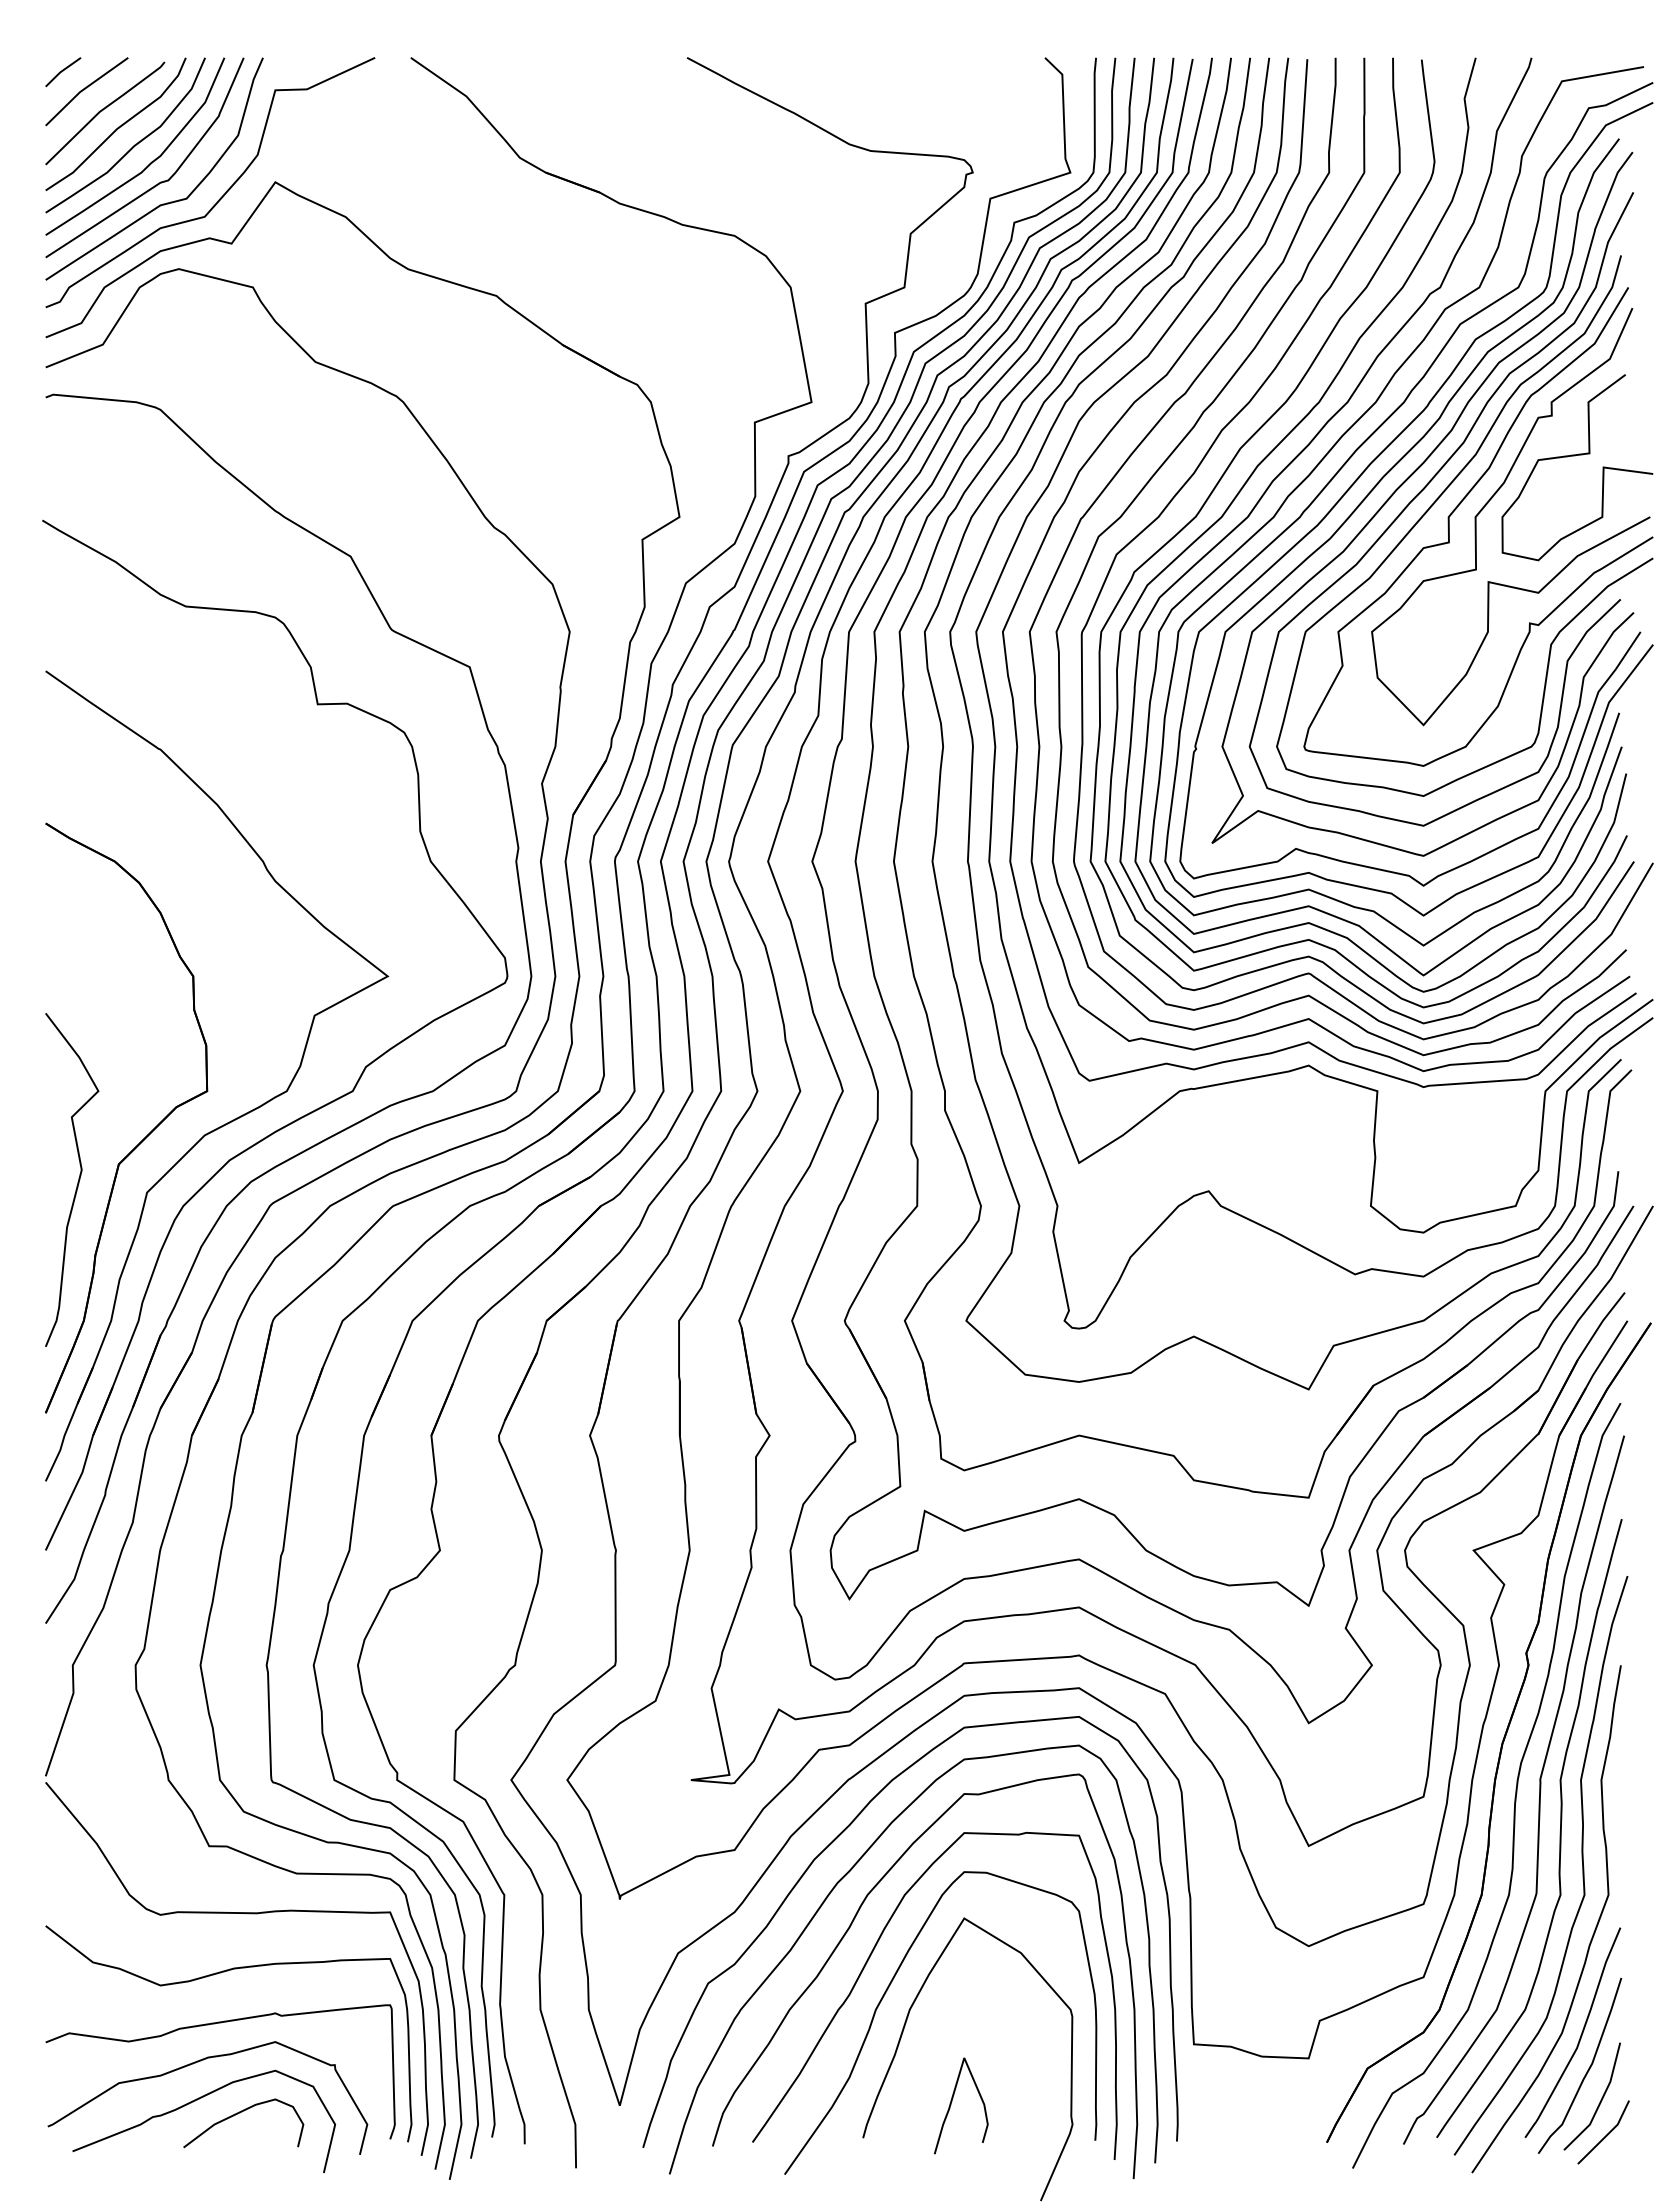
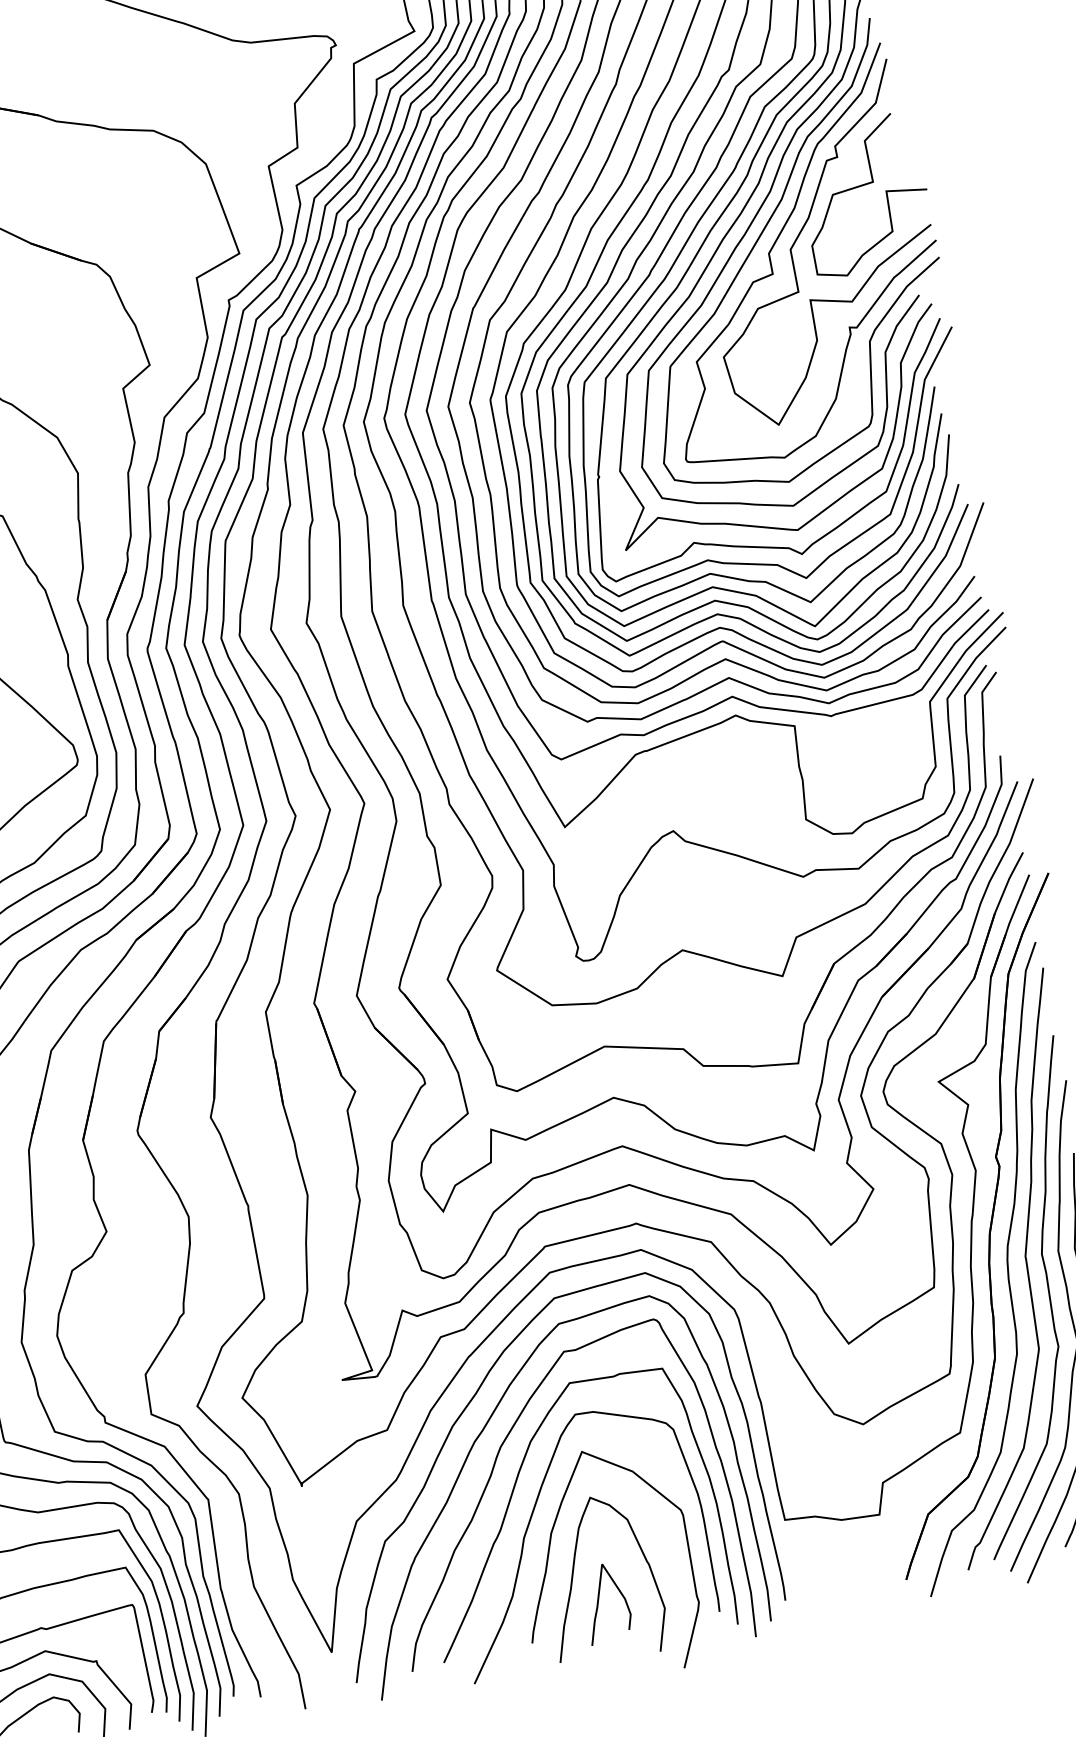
curve: (927, 2064) -> (573, 1574), added

